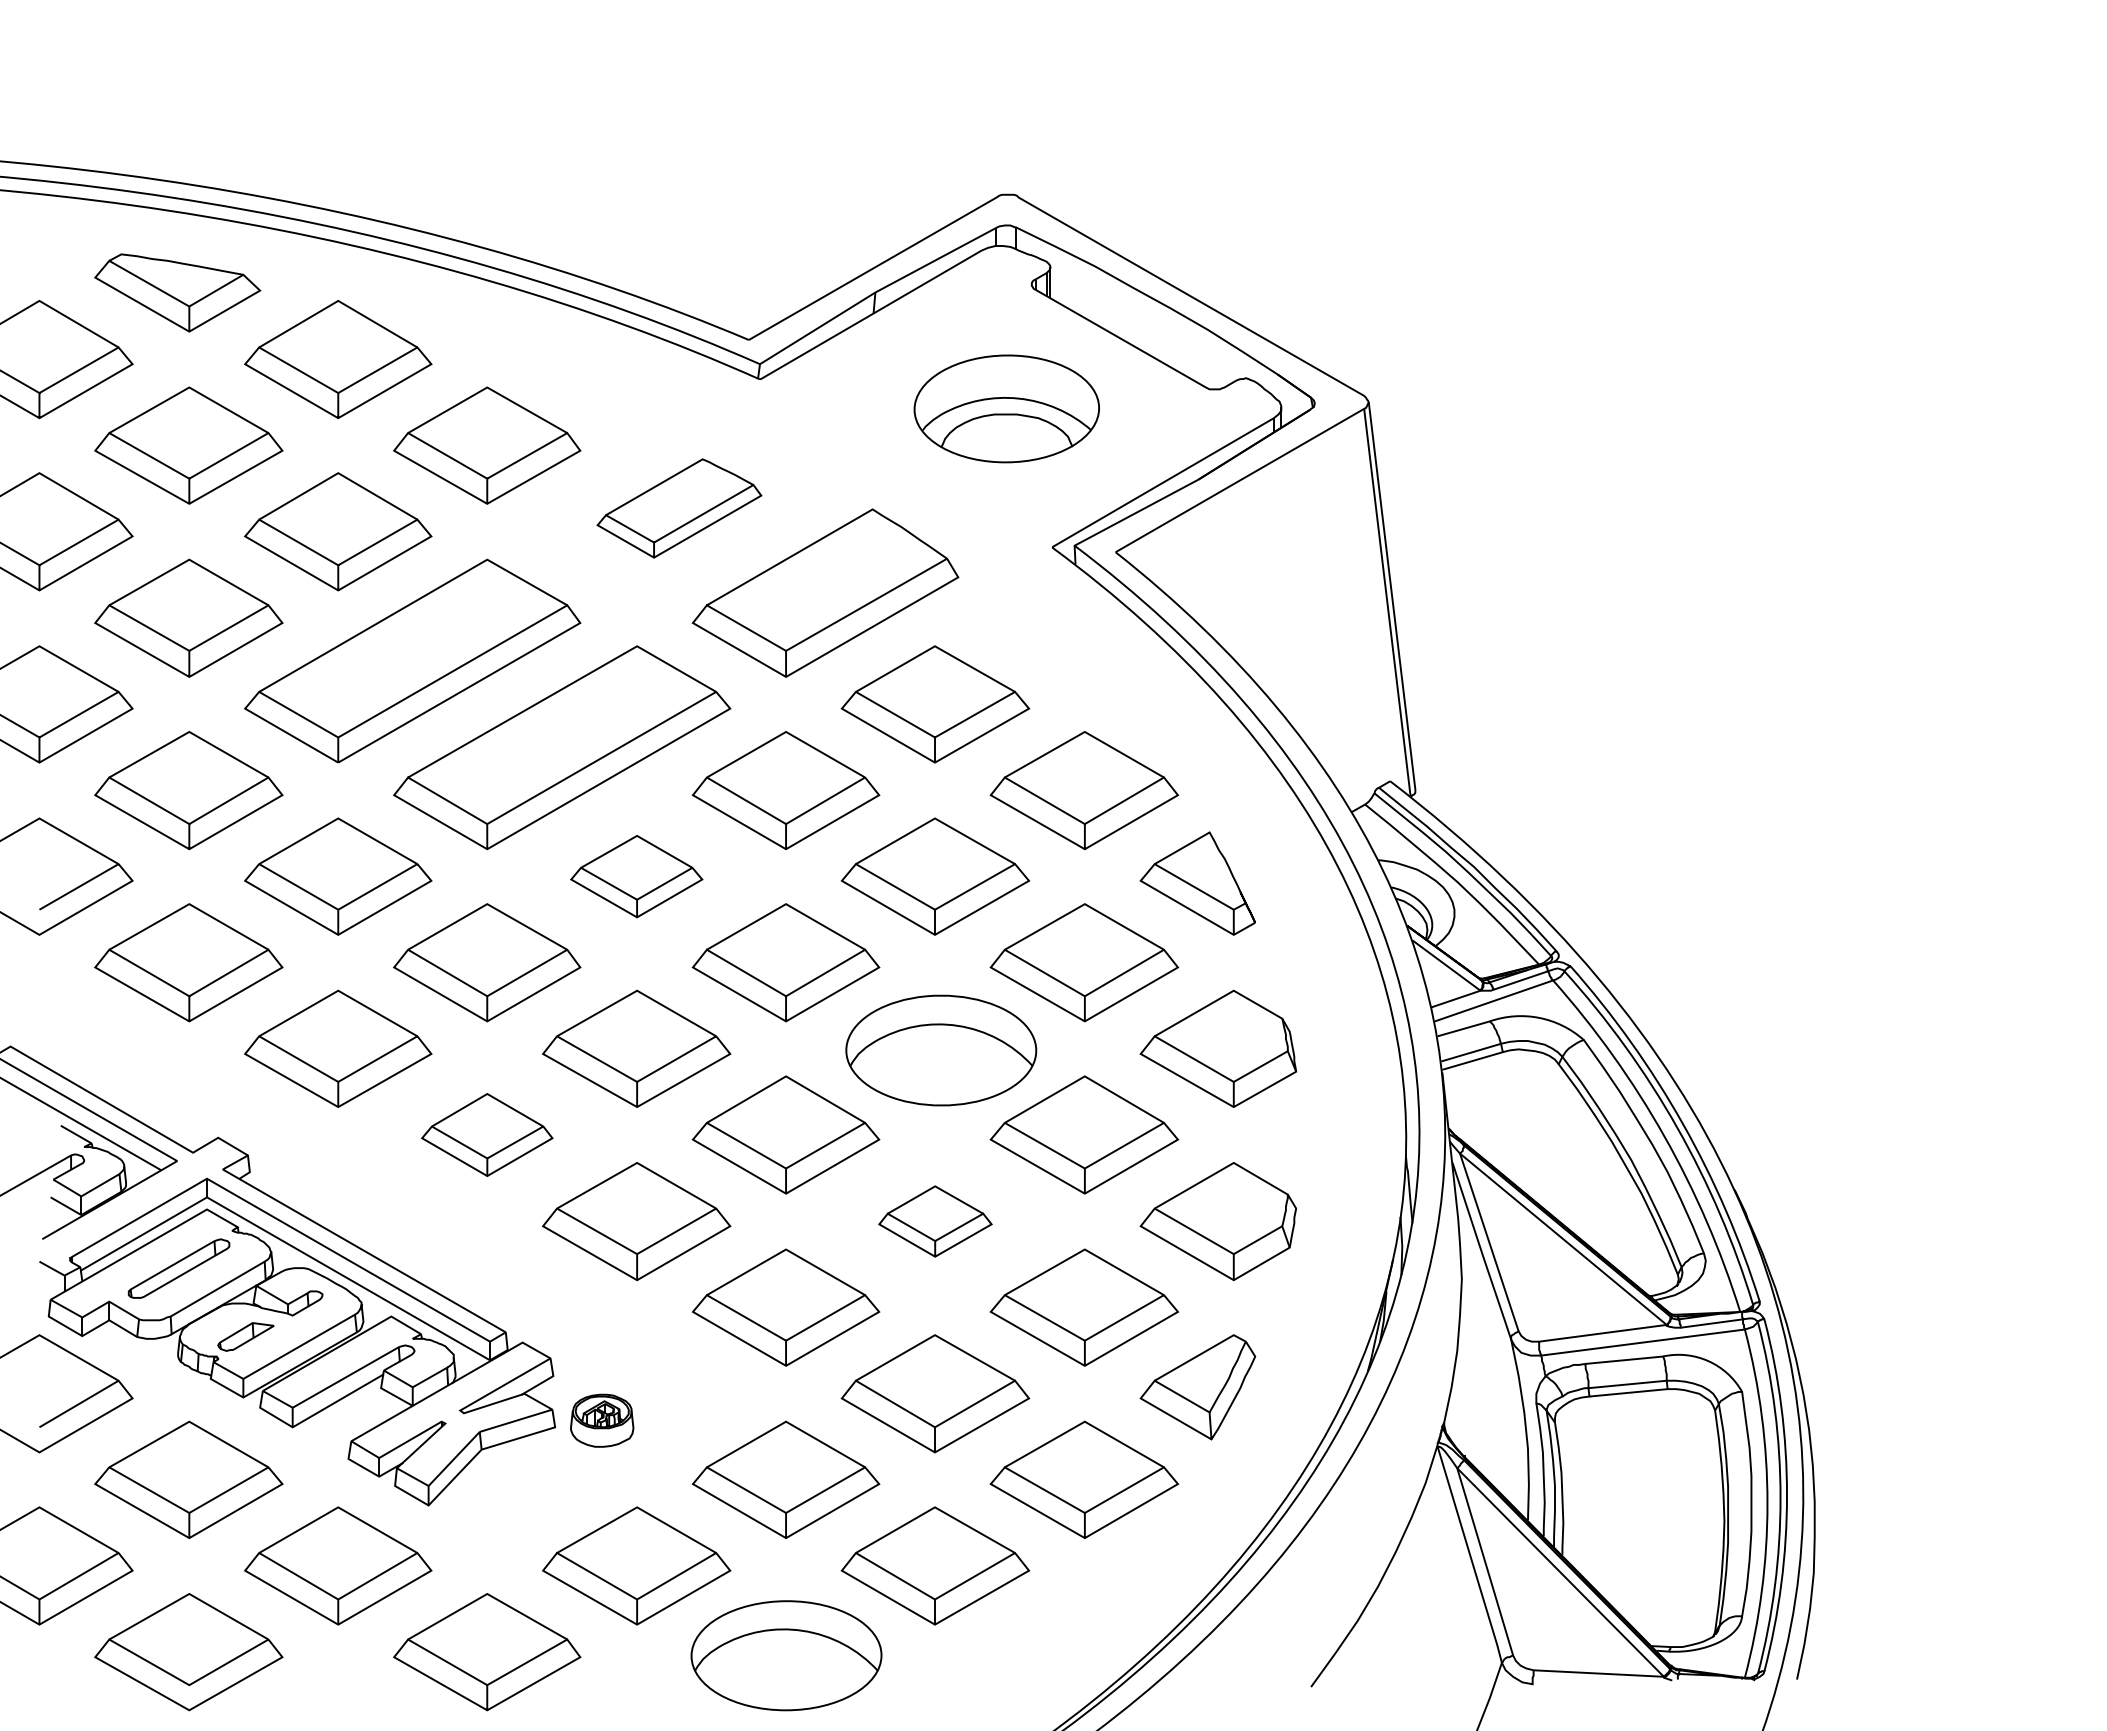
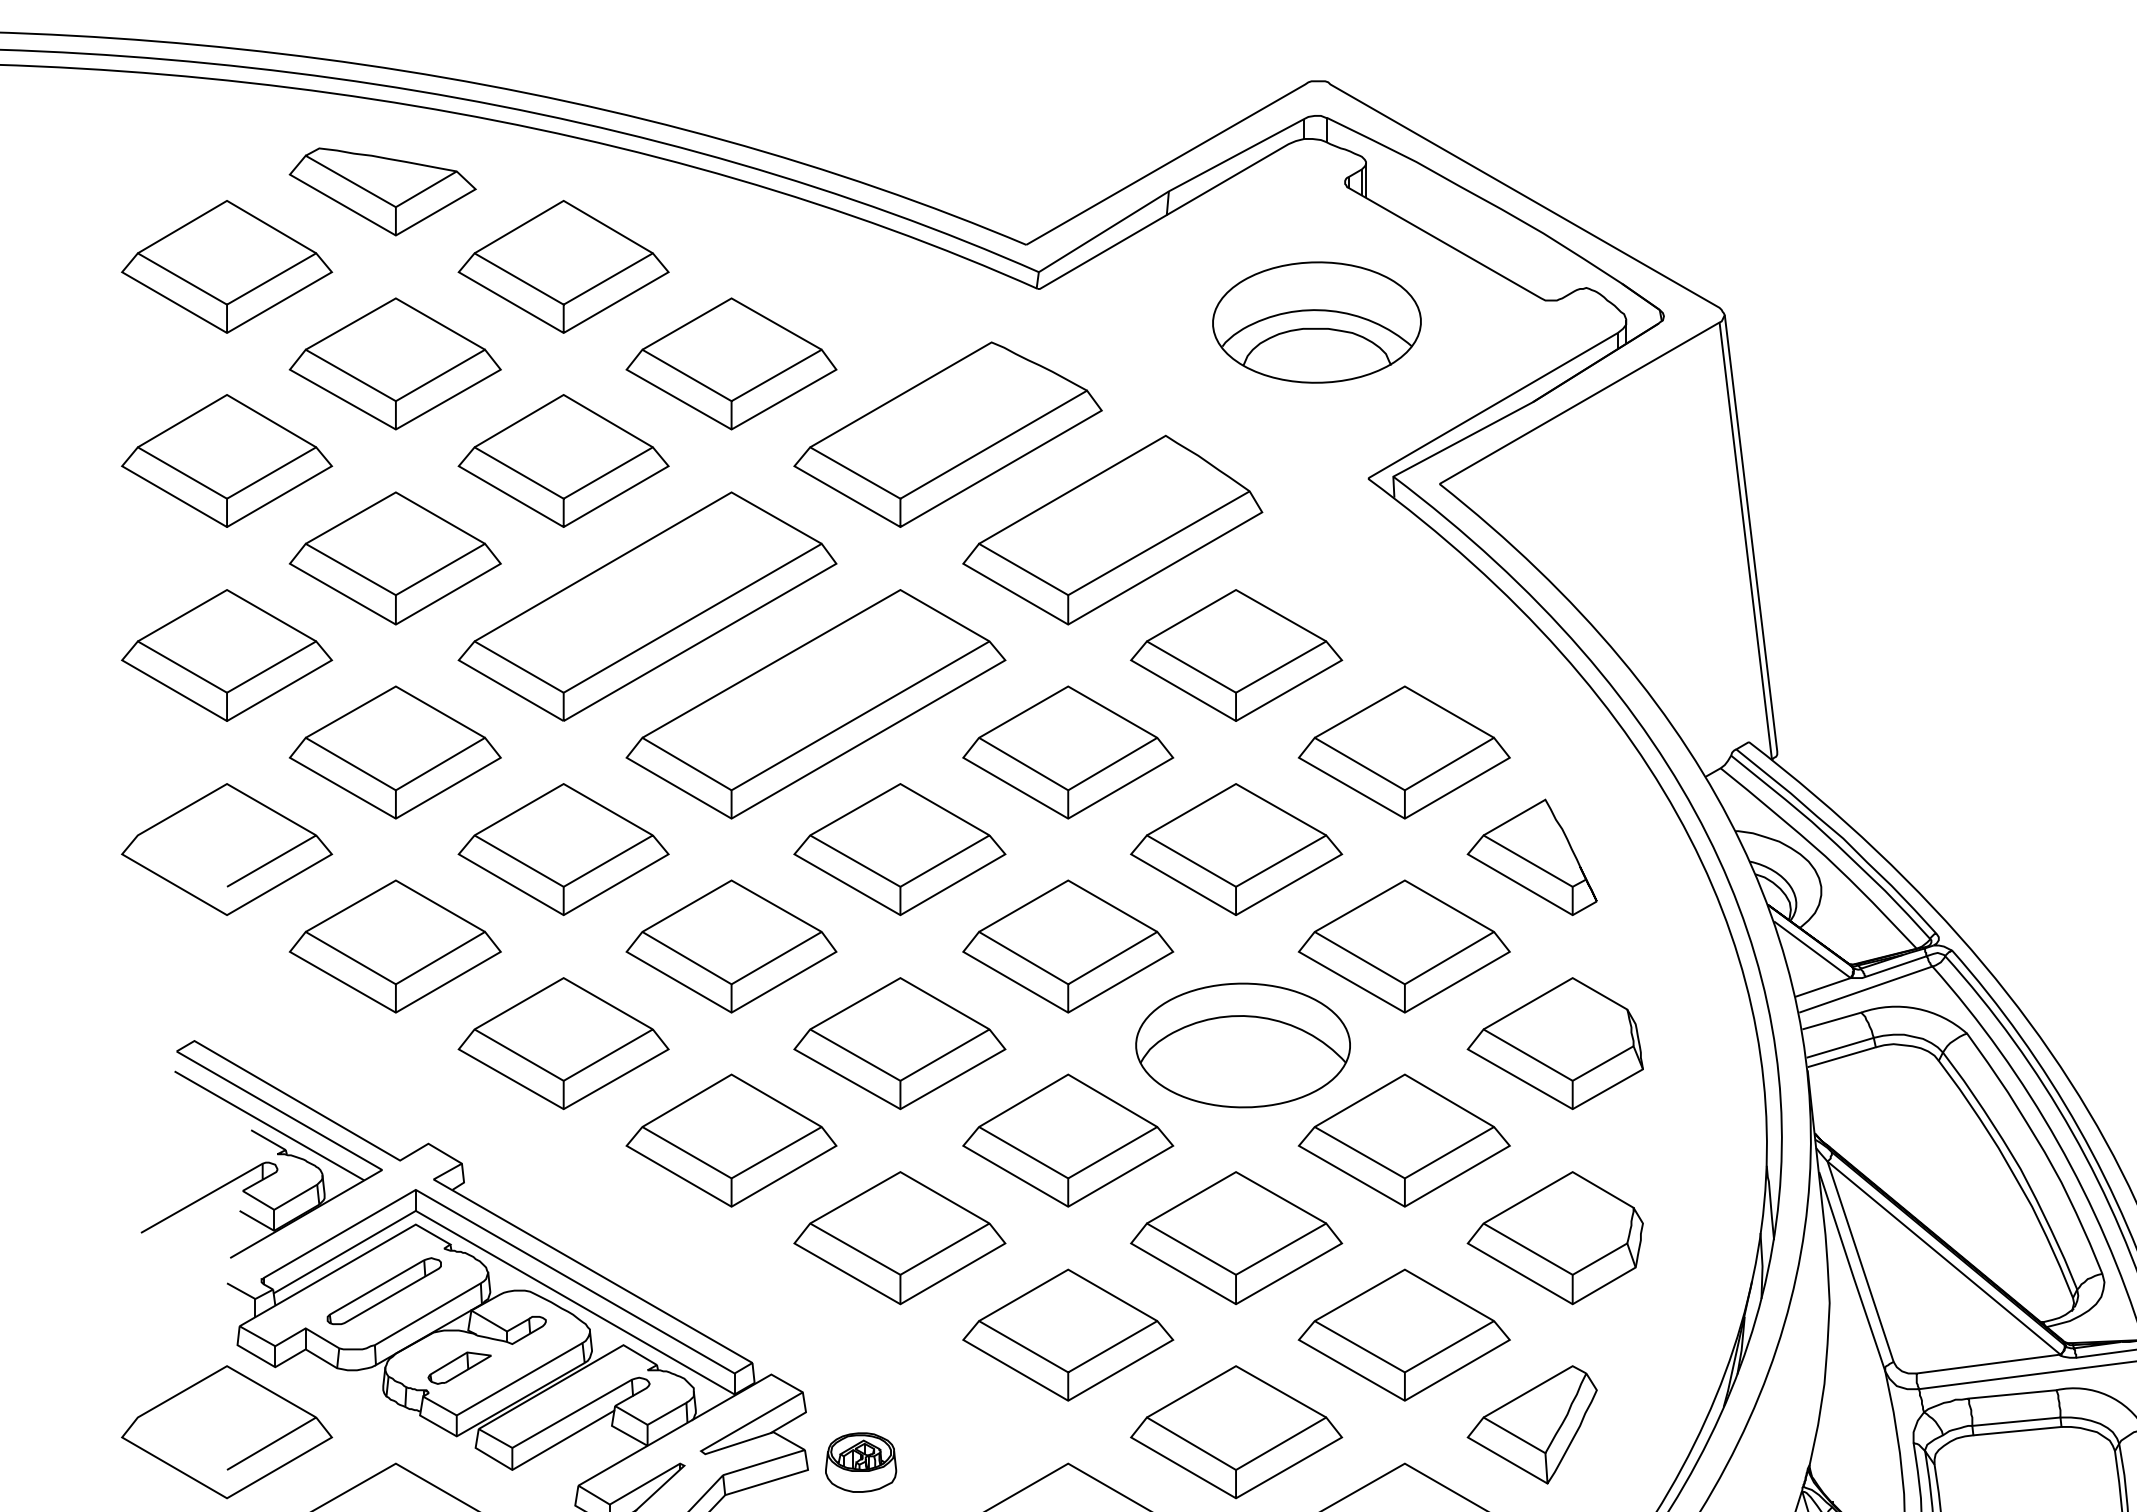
part: (679, 508) -> (948, 434), size x1.67
part: (636, 876) -> (899, 849), size x1.43
part: (487, 1134) -> (731, 1140), size x1.43
part: (935, 1221) -> (1236, 1238), size x1.67

